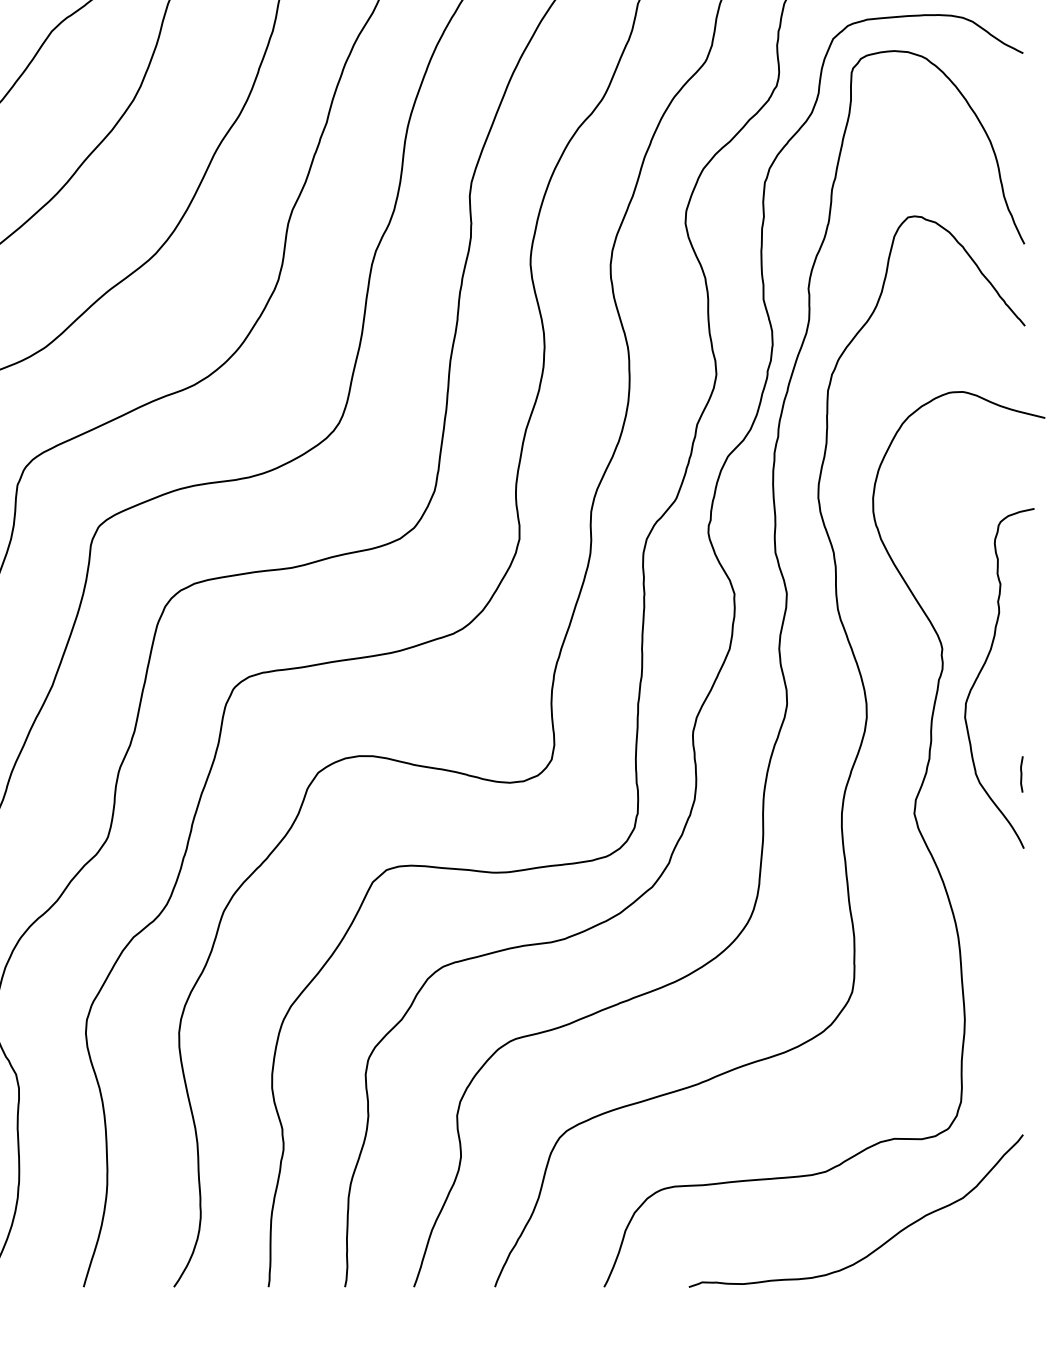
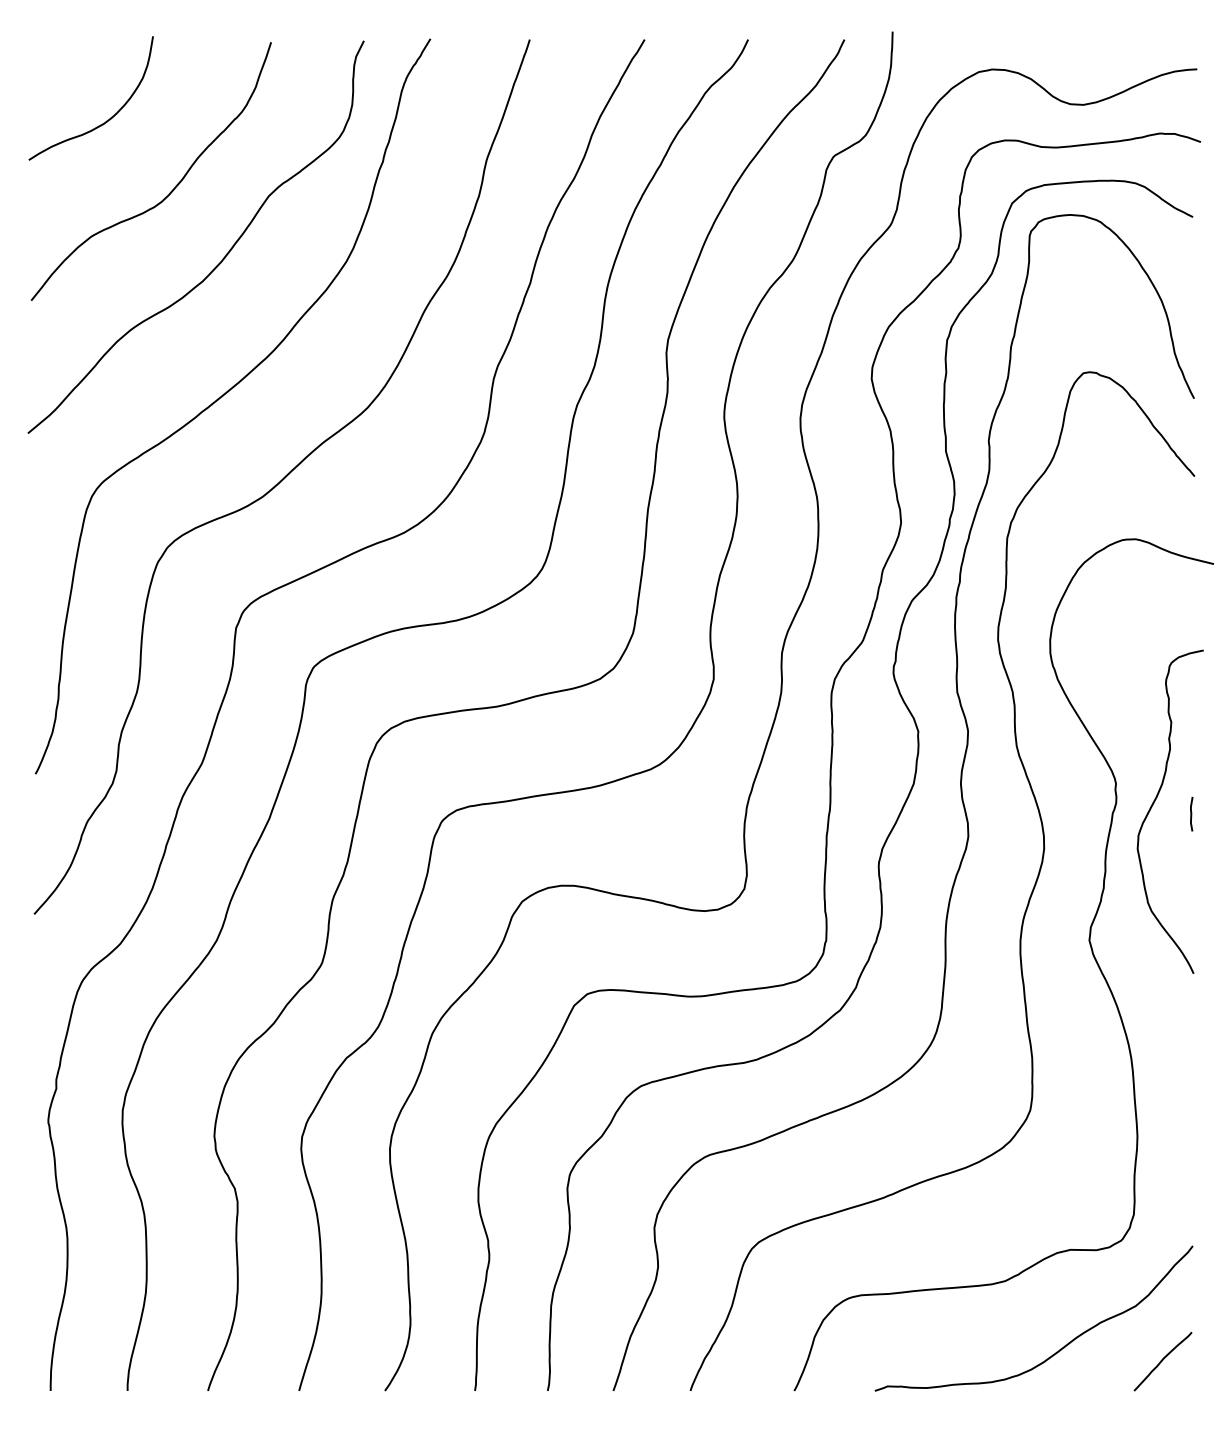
curve: (1021, 773) -> (1191, 813), moved
curve: (991, 1256) -> (1162, 1361), added

